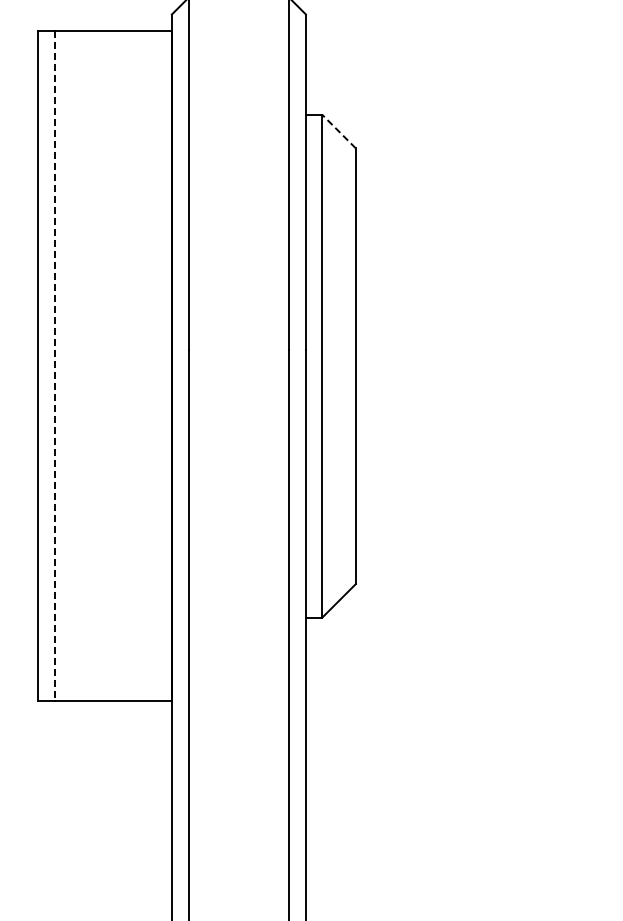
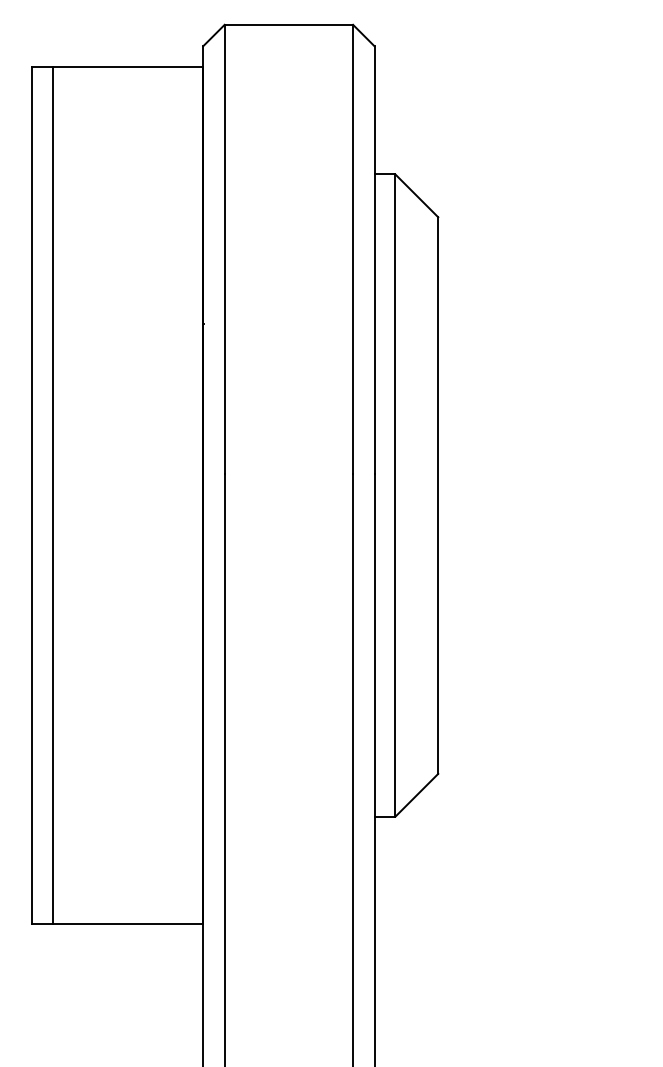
line: (339, 131) -> (417, 195), dashed -> solid
line: (54, 366) -> (53, 495), dashed -> solid

